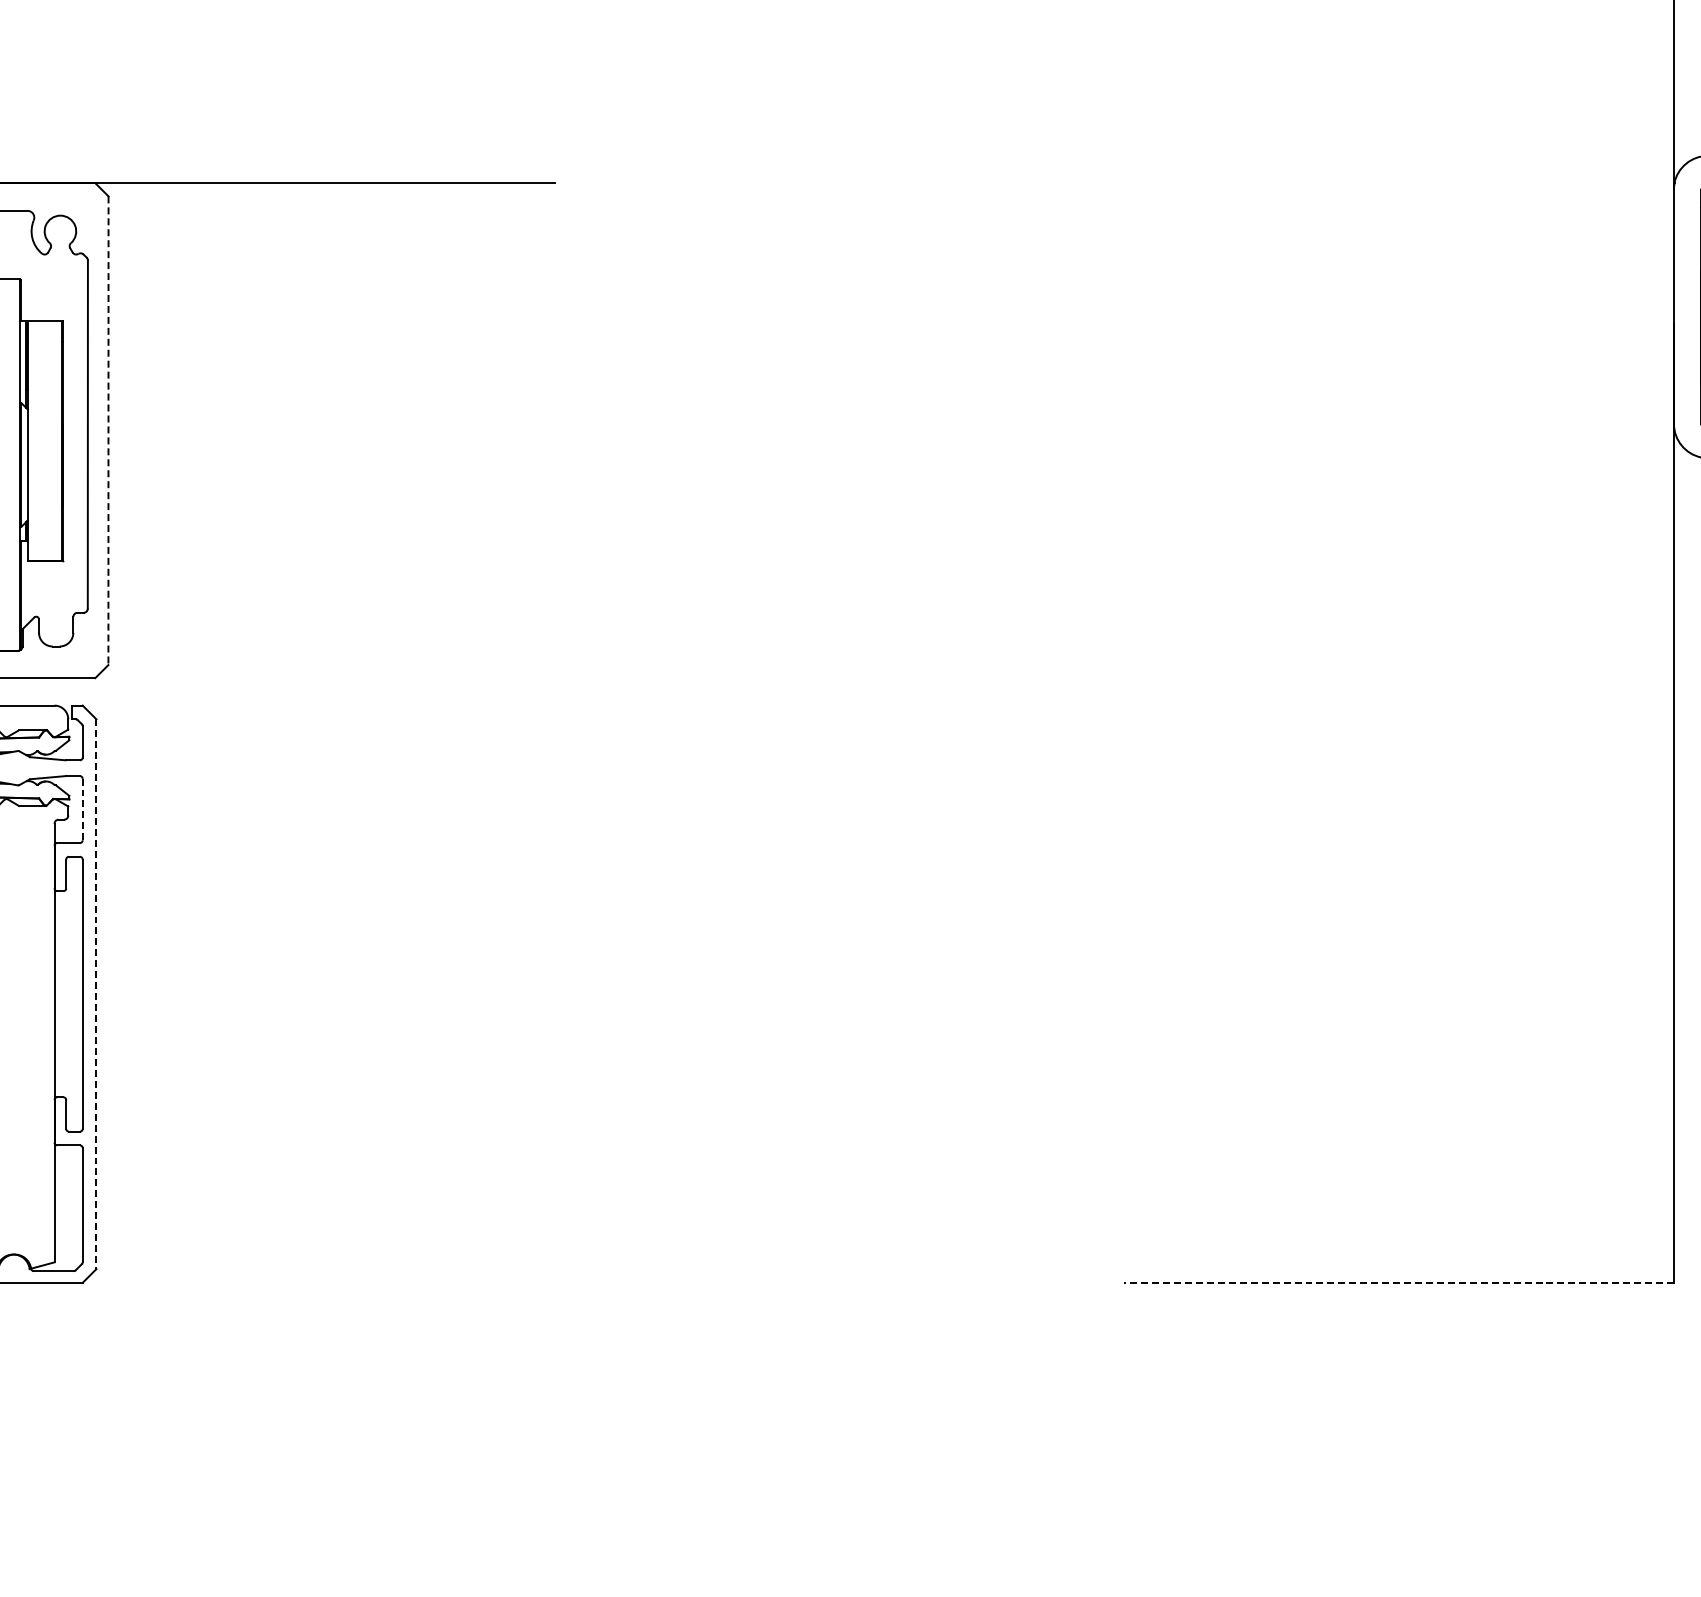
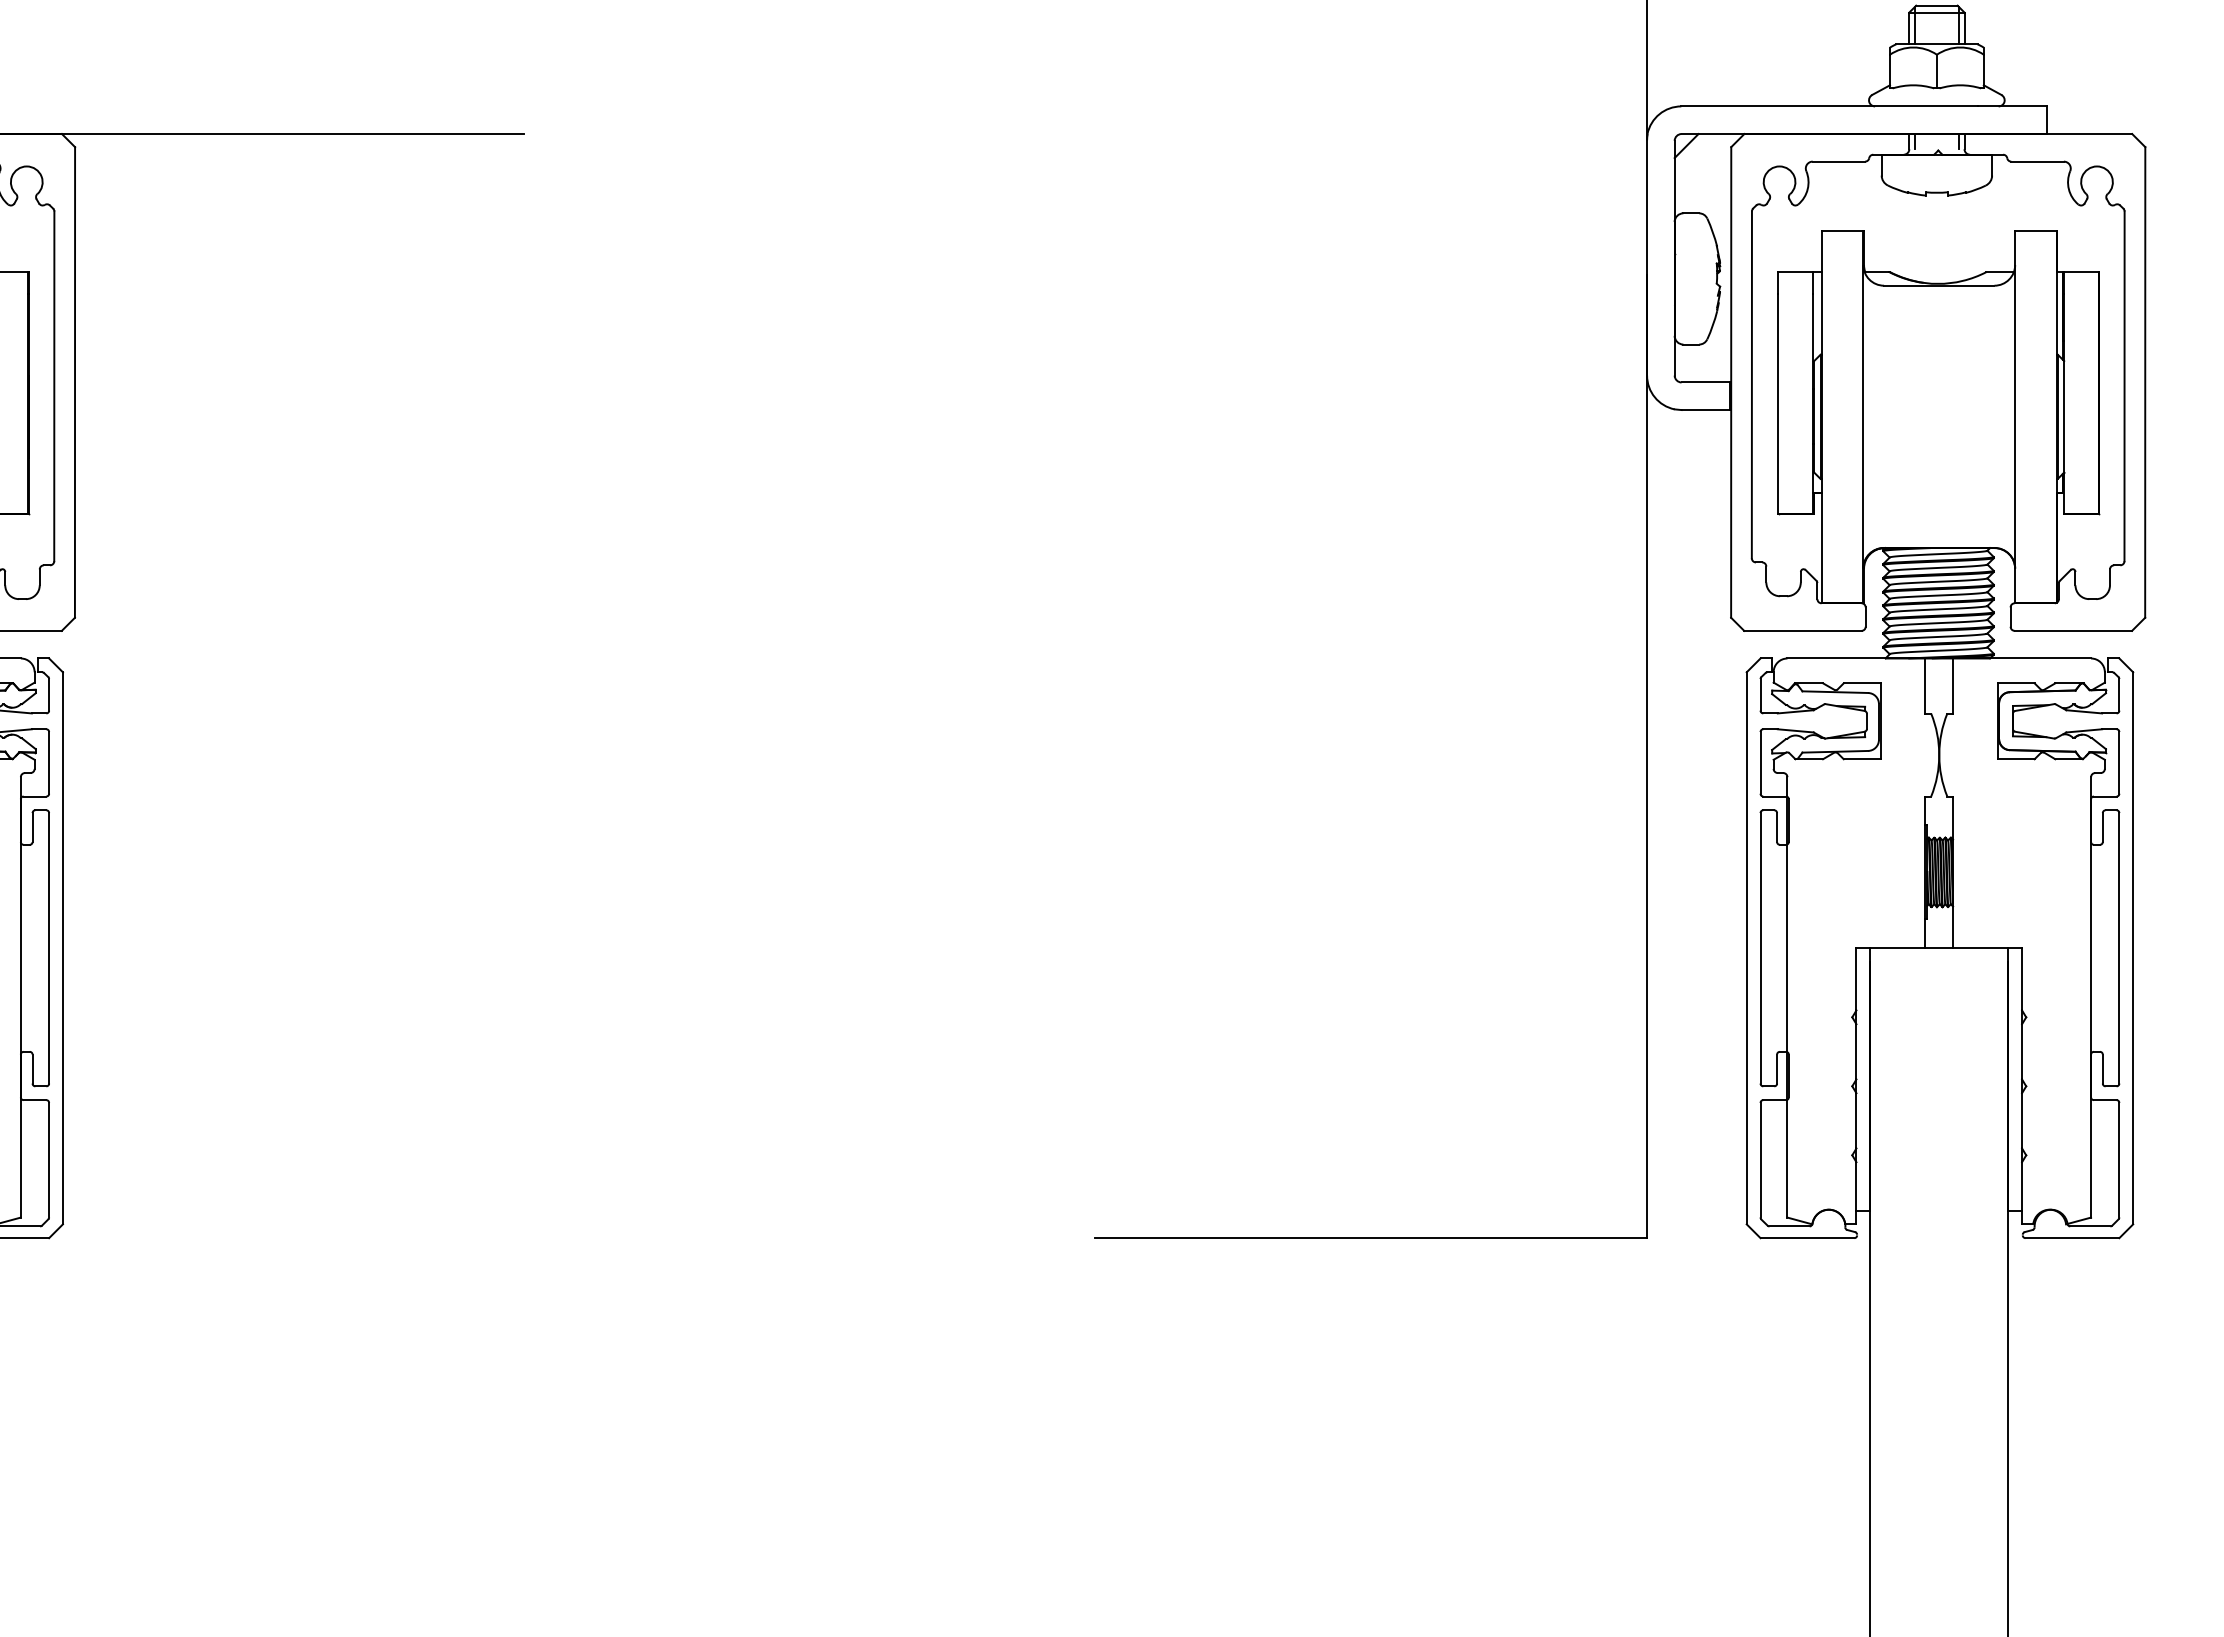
line: (108, 430) -> (75, 382), dashed -> solid
line: (83, 809) -> (49, 762), dashed -> solid
line: (96, 994) -> (62, 948), dashed -> solid
line: (1398, 1283) -> (1370, 1238), dashed -> solid

